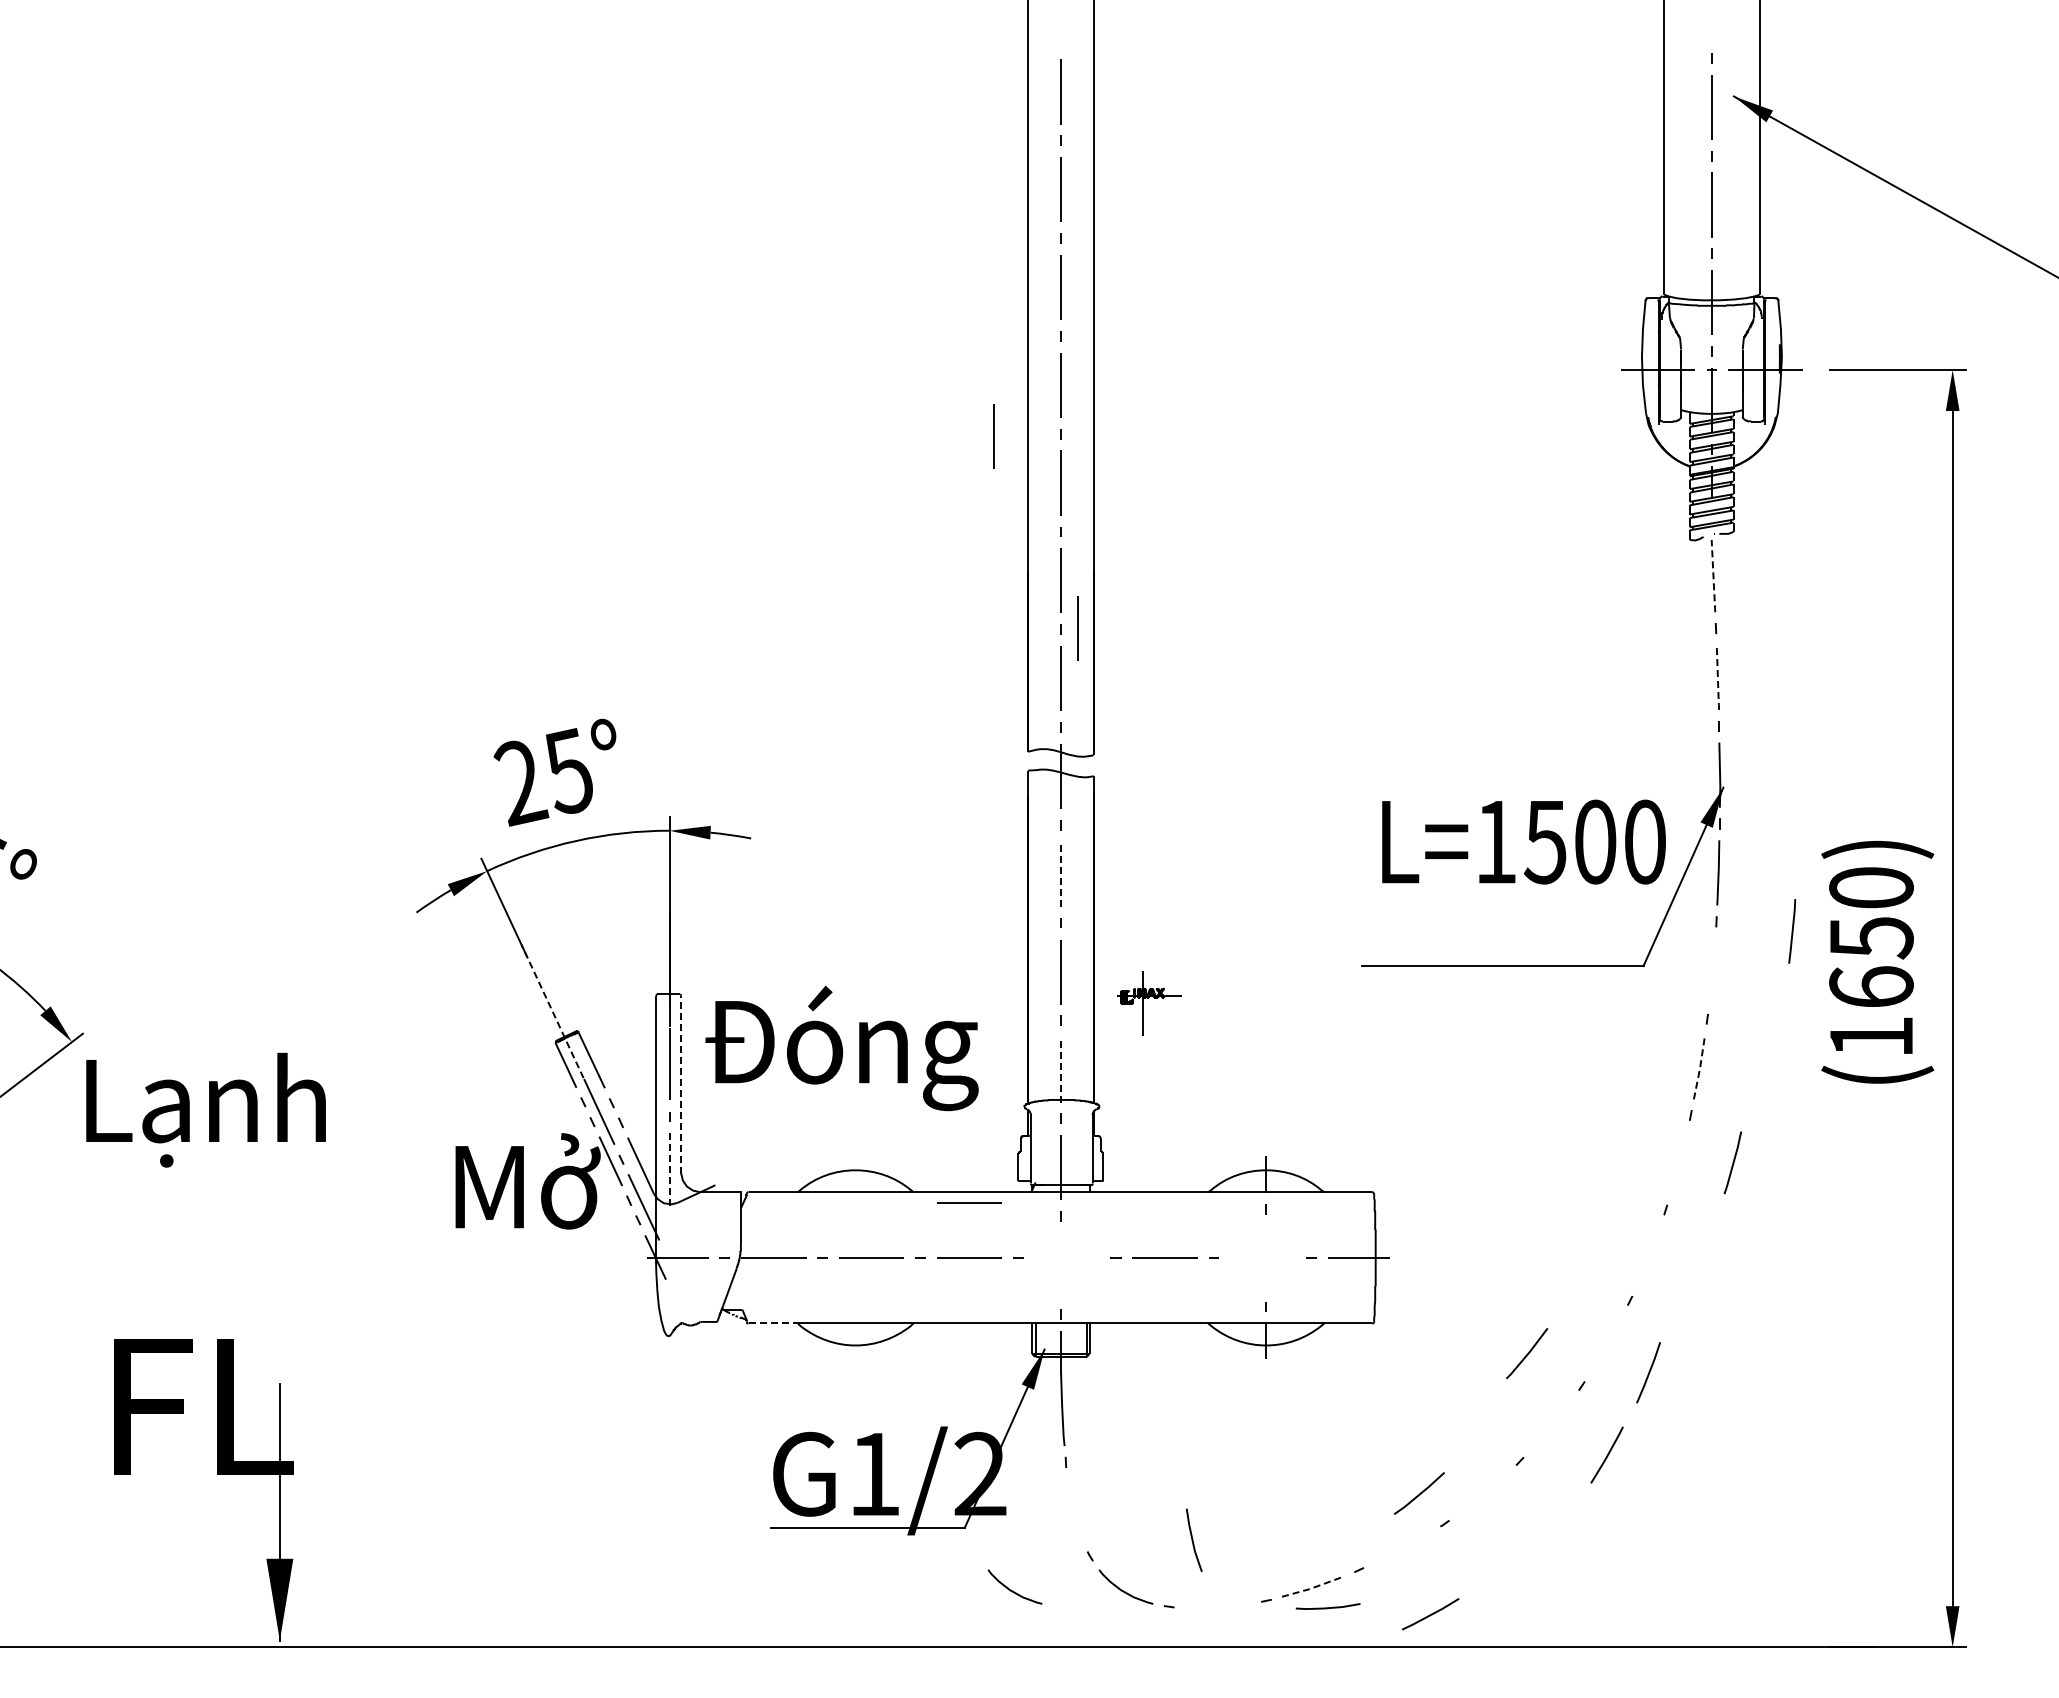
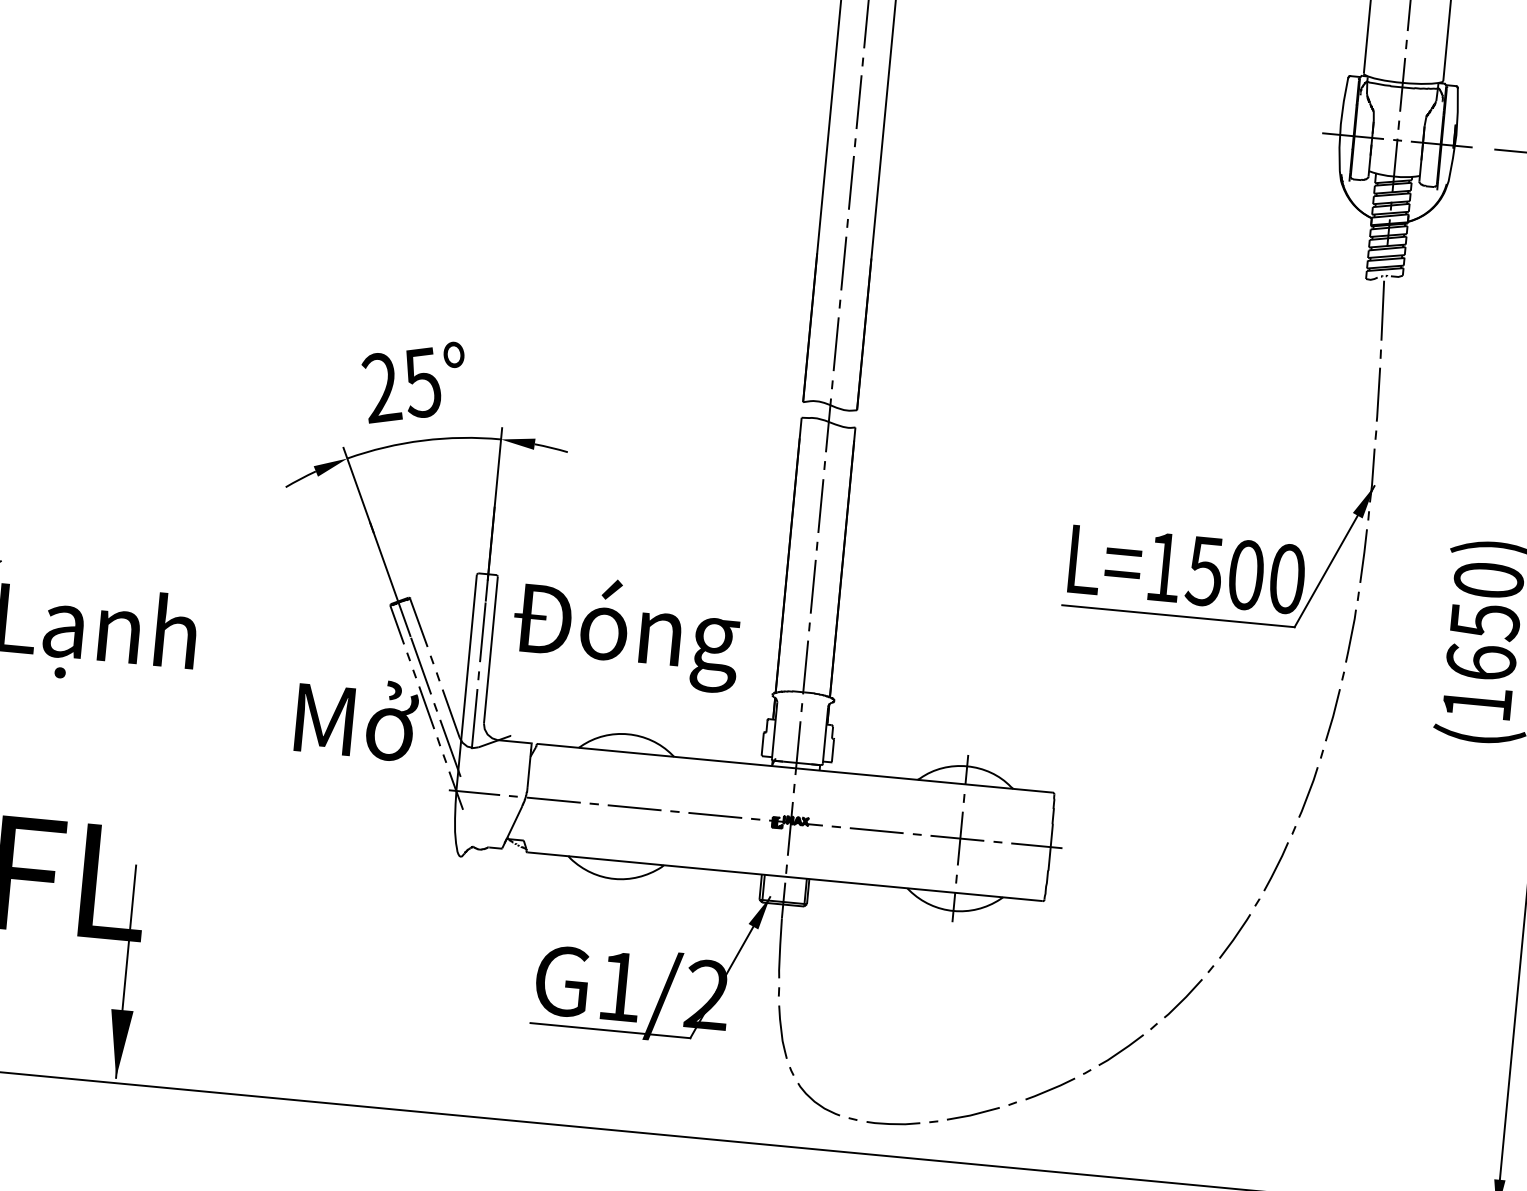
line: (993, 436) -> (799, 139), removed
line: (1713, 575) -> (1382, 310), dashed -> solid
line: (1077, 628) -> (853, 304), removed
line: (1717, 678) -> (1378, 395), dashed -> solid
text: (1523, 841) -> (1186, 569), moved
line: (1061, 874) -> (821, 506), dashed -> solid
line: (1792, 931) -> (1351, 636), moved
part: (1149, 1003) -> (795, 829), moved
line: (552, 1011) -> (390, 579), dashed -> solid
line: (1700, 1067) -> (1333, 715), dashed -> solid
line: (1061, 1069) -> (806, 667), dashed -> solid
line: (681, 1084) -> (491, 649), dashed -> solid
line: (1732, 1162) -> (1308, 792), moved
line: (669, 1169) -> (474, 719), dashed -> solid
line: (969, 1202) -> (719, 769), removed
part: (1262, 1257) -> (957, 838), added
line: (774, 1323) -> (549, 854), dashed -> solid
line: (1527, 1353) -> (1183, 998), moved
line: (1648, 1372) -> (1276, 866), moved
line: (1607, 1454) -> (1235, 935), moved
line: (1419, 1493) -> (1121, 1050), moved
line: (1193, 1539) -> (782, 1031), moved
line: (1313, 1587) -> (973, 1114), dashed -> solid
curve: (1011, 1589) -> (724, 1092), removed
line: (1327, 1607) -> (892, 1123), moved
line: (1430, 1614) -> (1050, 1089), moved

